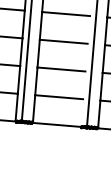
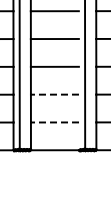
line: (61, 69) -> (54, 94), solid -> dashed
line: (58, 97) -> (54, 122), solid -> dashed

